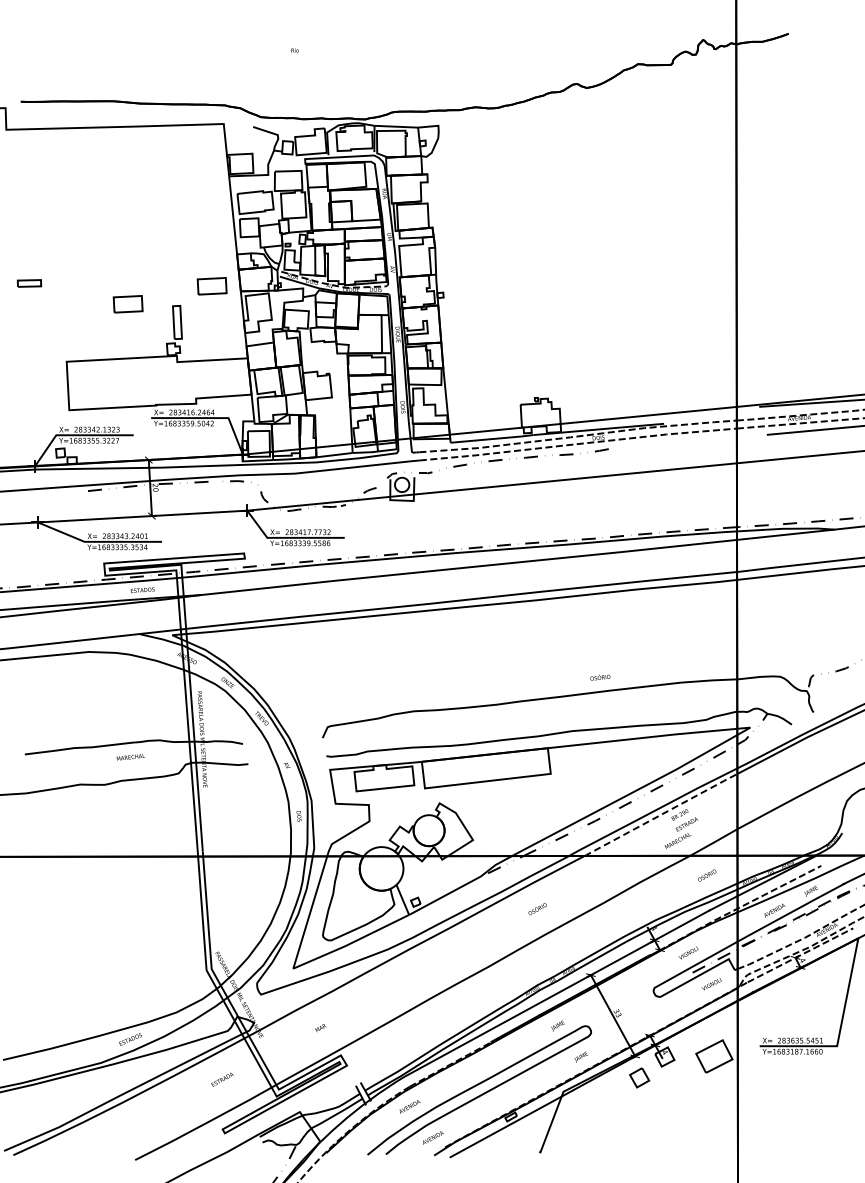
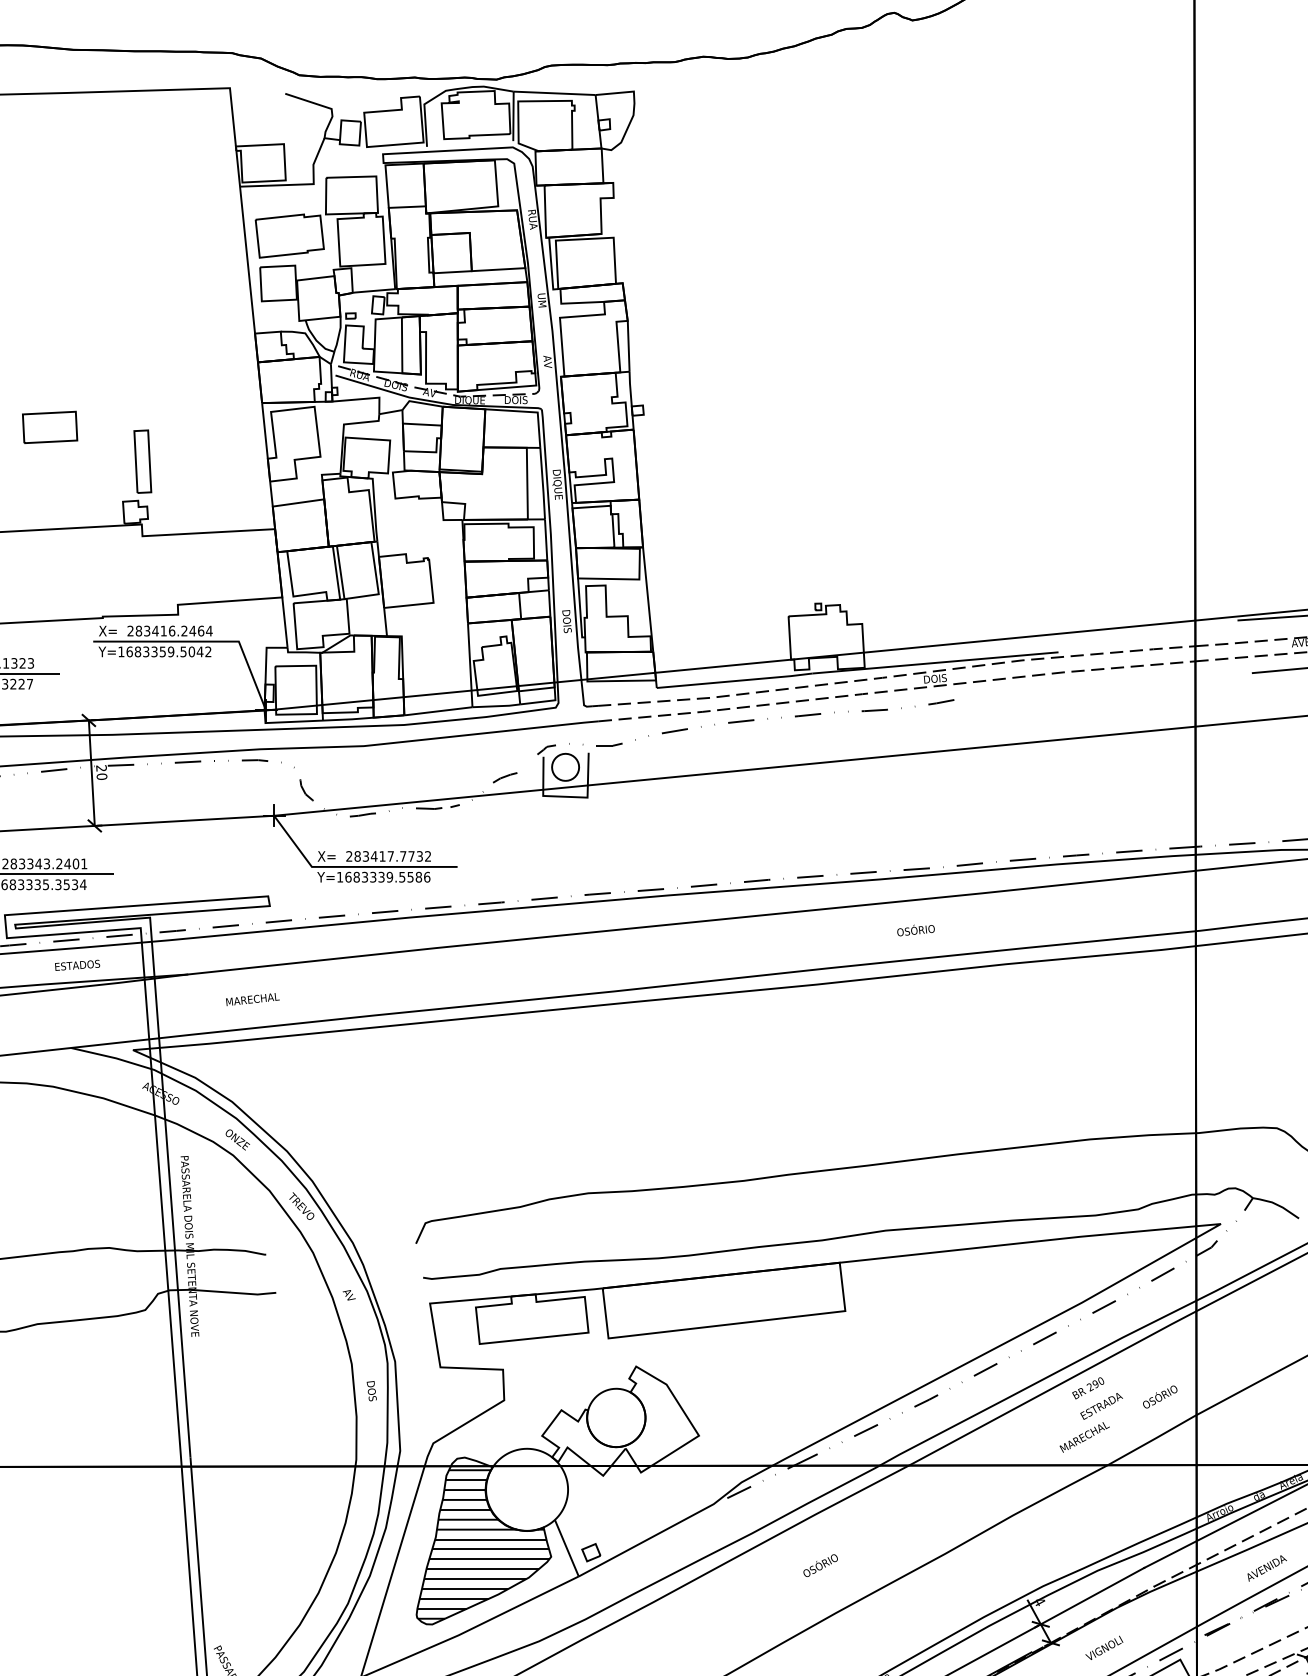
part: (211, 286) -> (206, 393), removed
text: (600, 677) -> (916, 930), moved
text: (130, 757) -> (252, 999), moved
line: (661, 814) -> (1053, 1387), dashed -> solid
text: (707, 875) -> (1160, 1396), moved
hatch: (358, 897) -> (483, 1543), added

